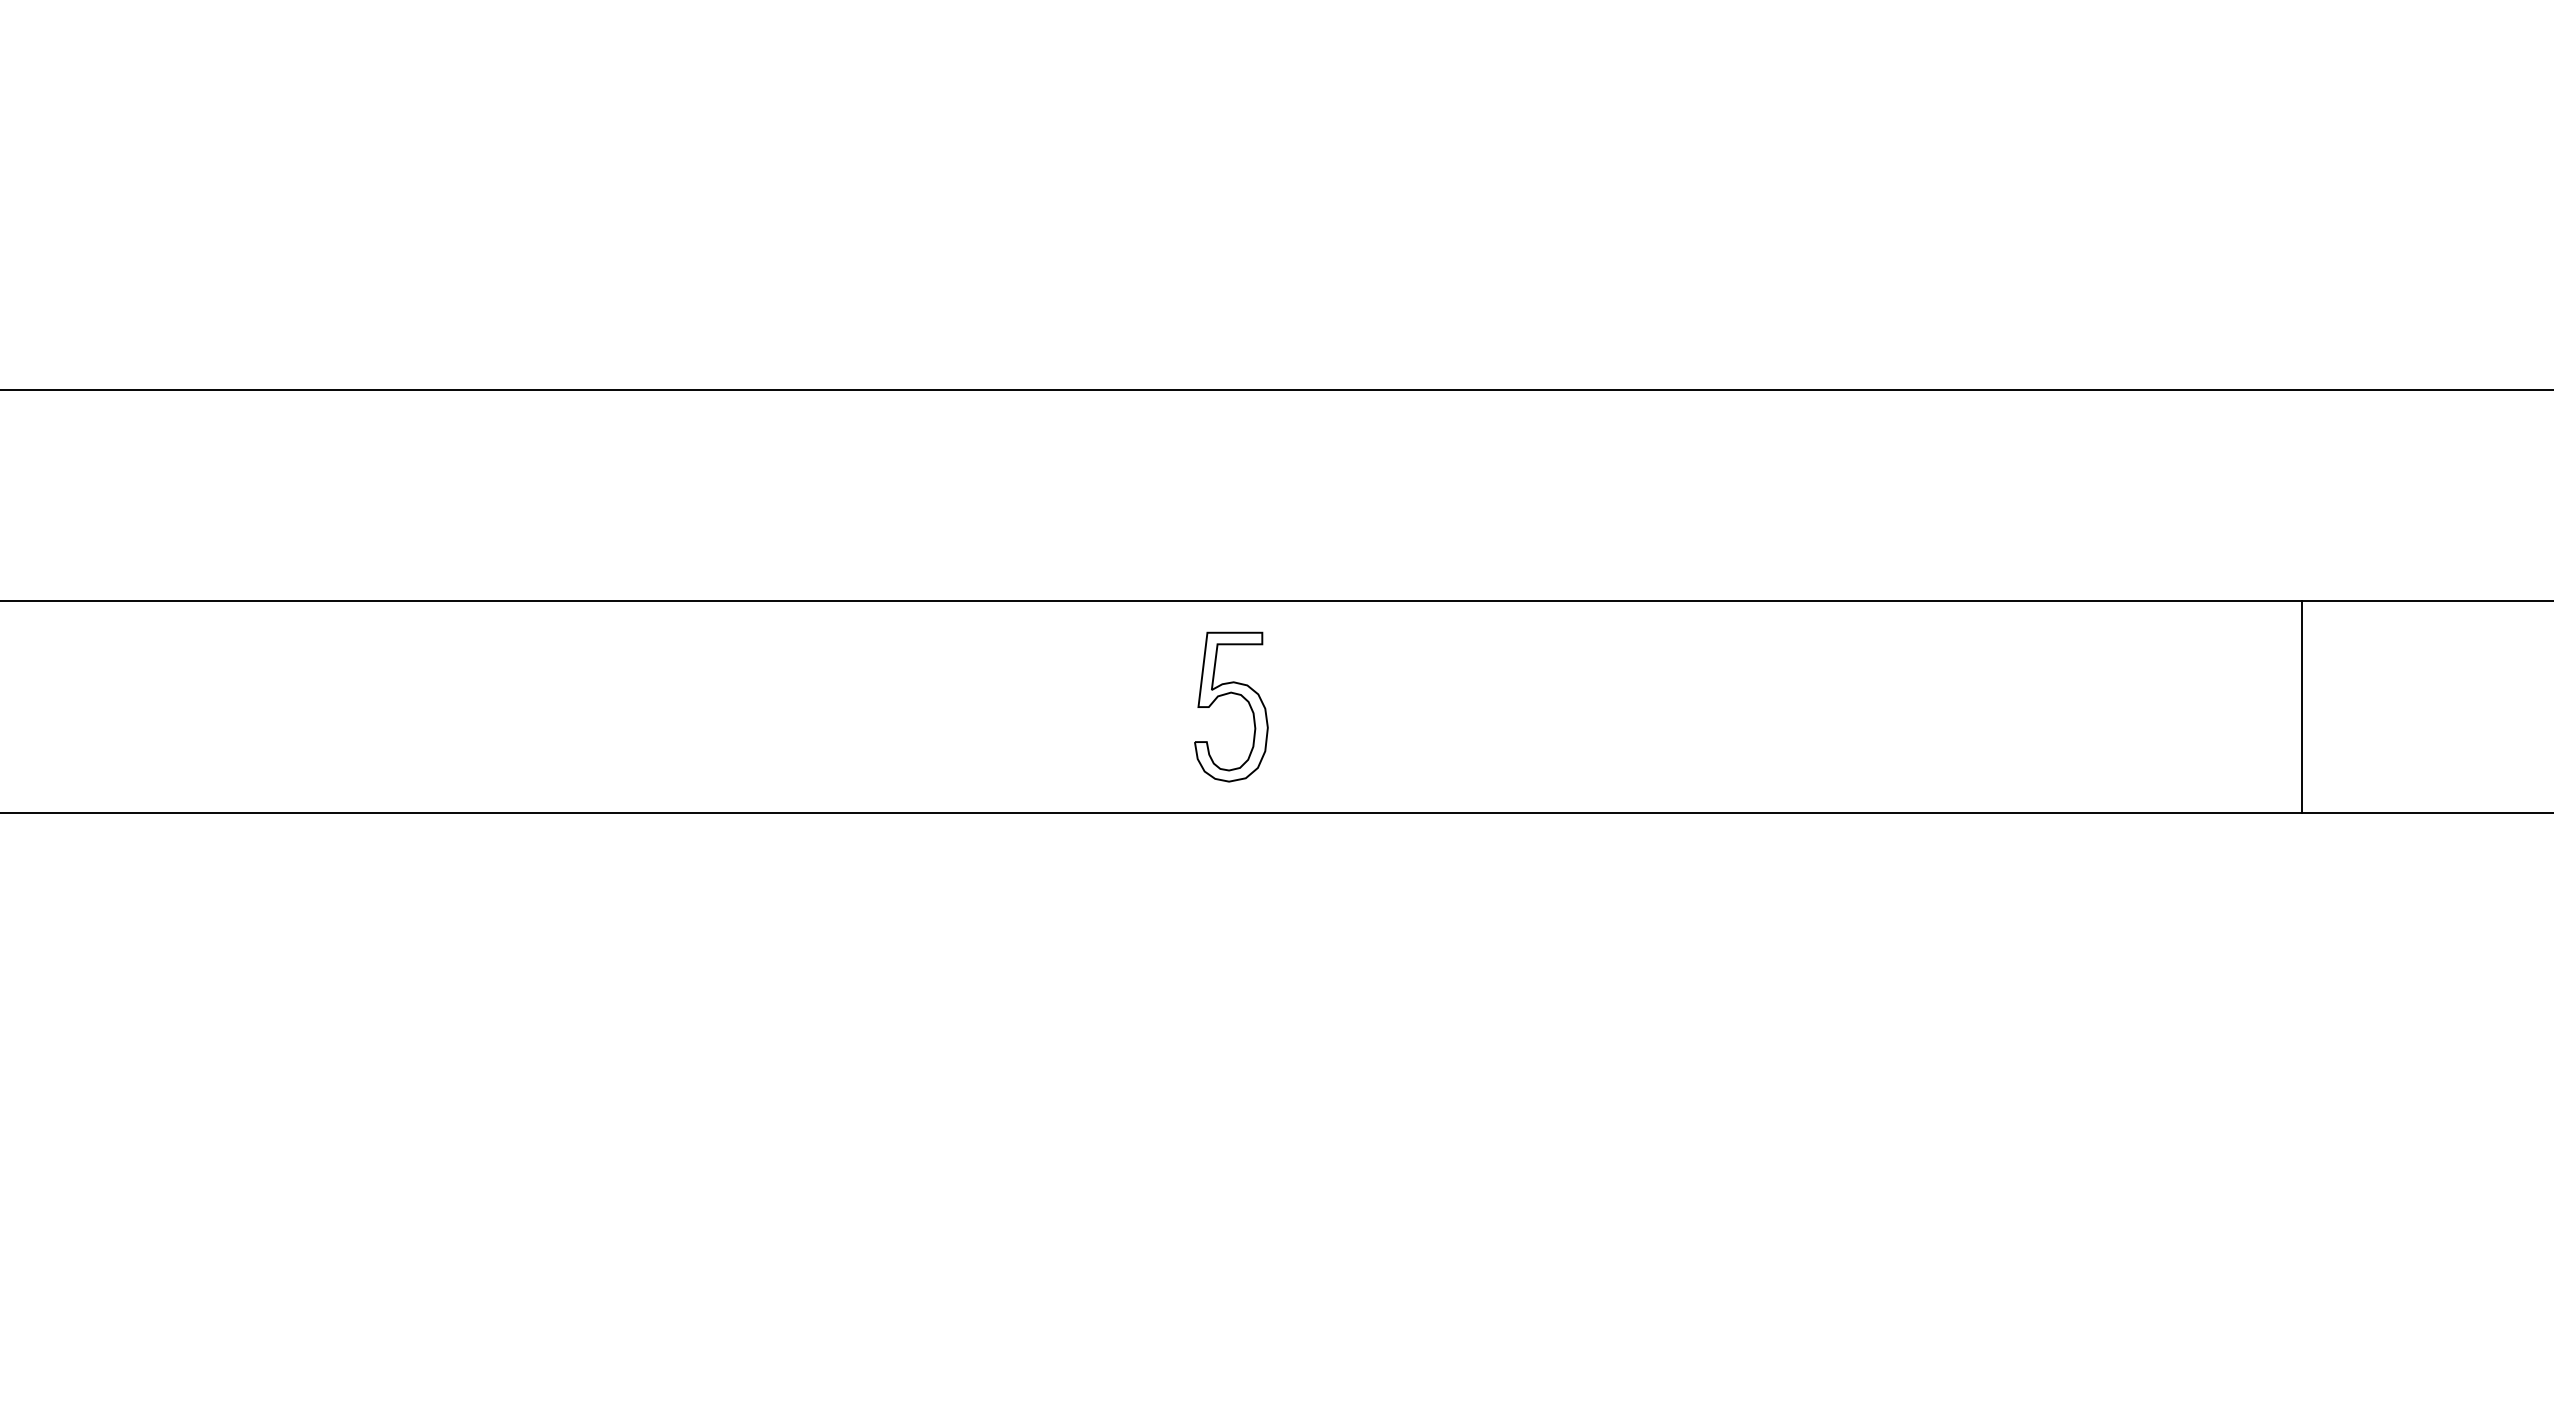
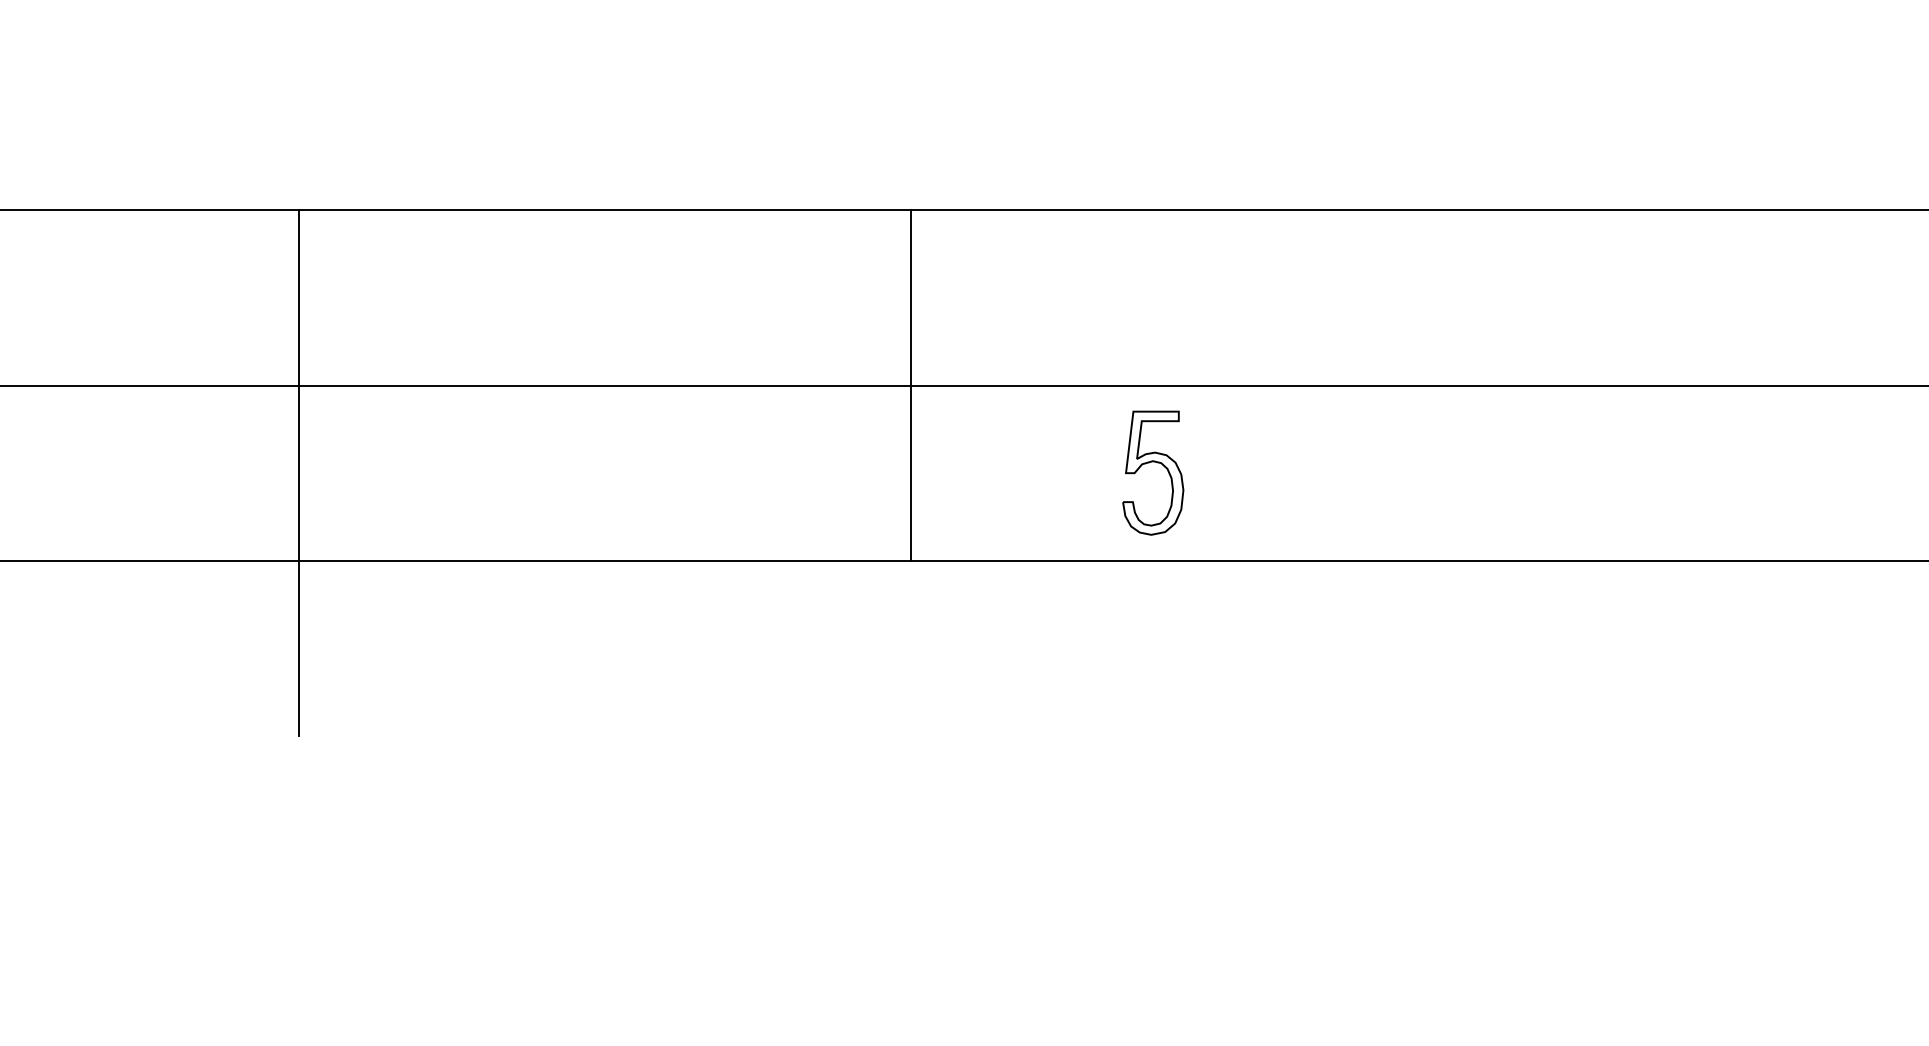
line: (1006, 600) -> (911, 384), added
part: (1233, 694) -> (1154, 462), moved
line: (265, 706) -> (298, 472), added

